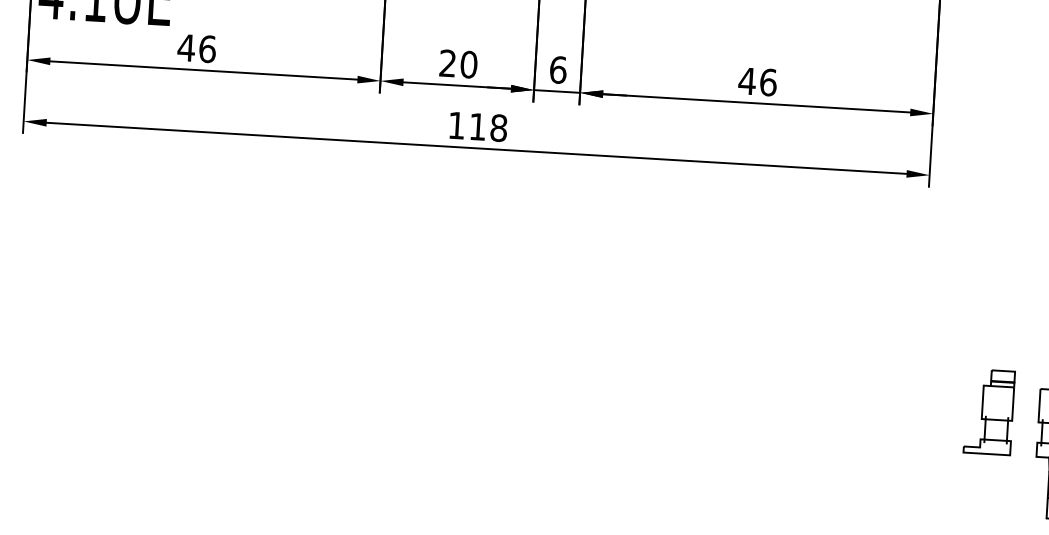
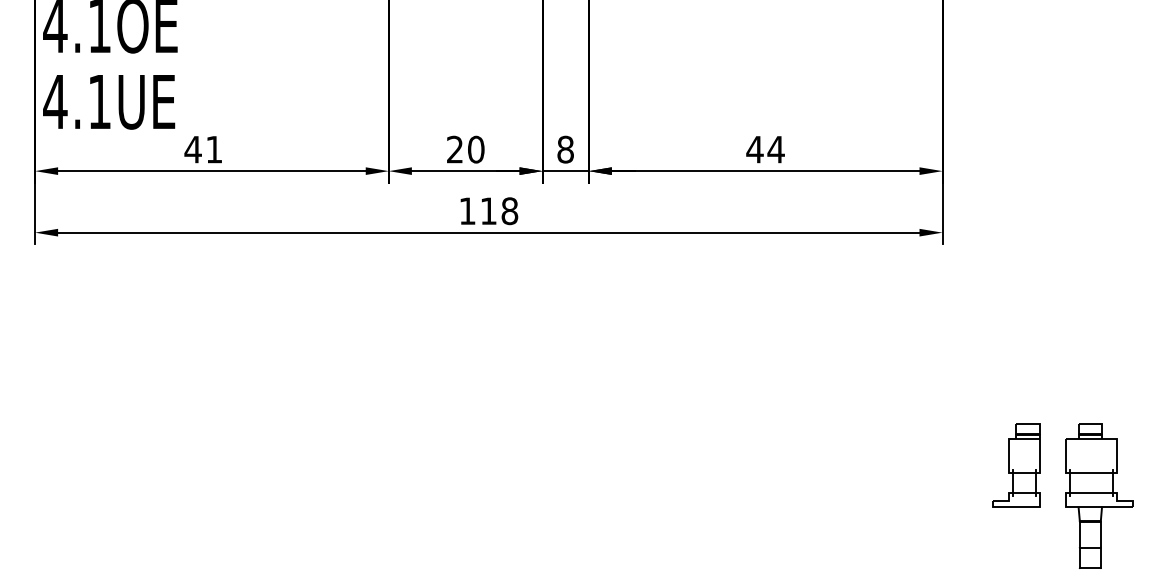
text: (207, 49) -> (214, 149), 46 -> 41
text: (558, 69) -> (565, 149), 6 -> 8
text: (767, 82) -> (775, 149), 46 -> 44

